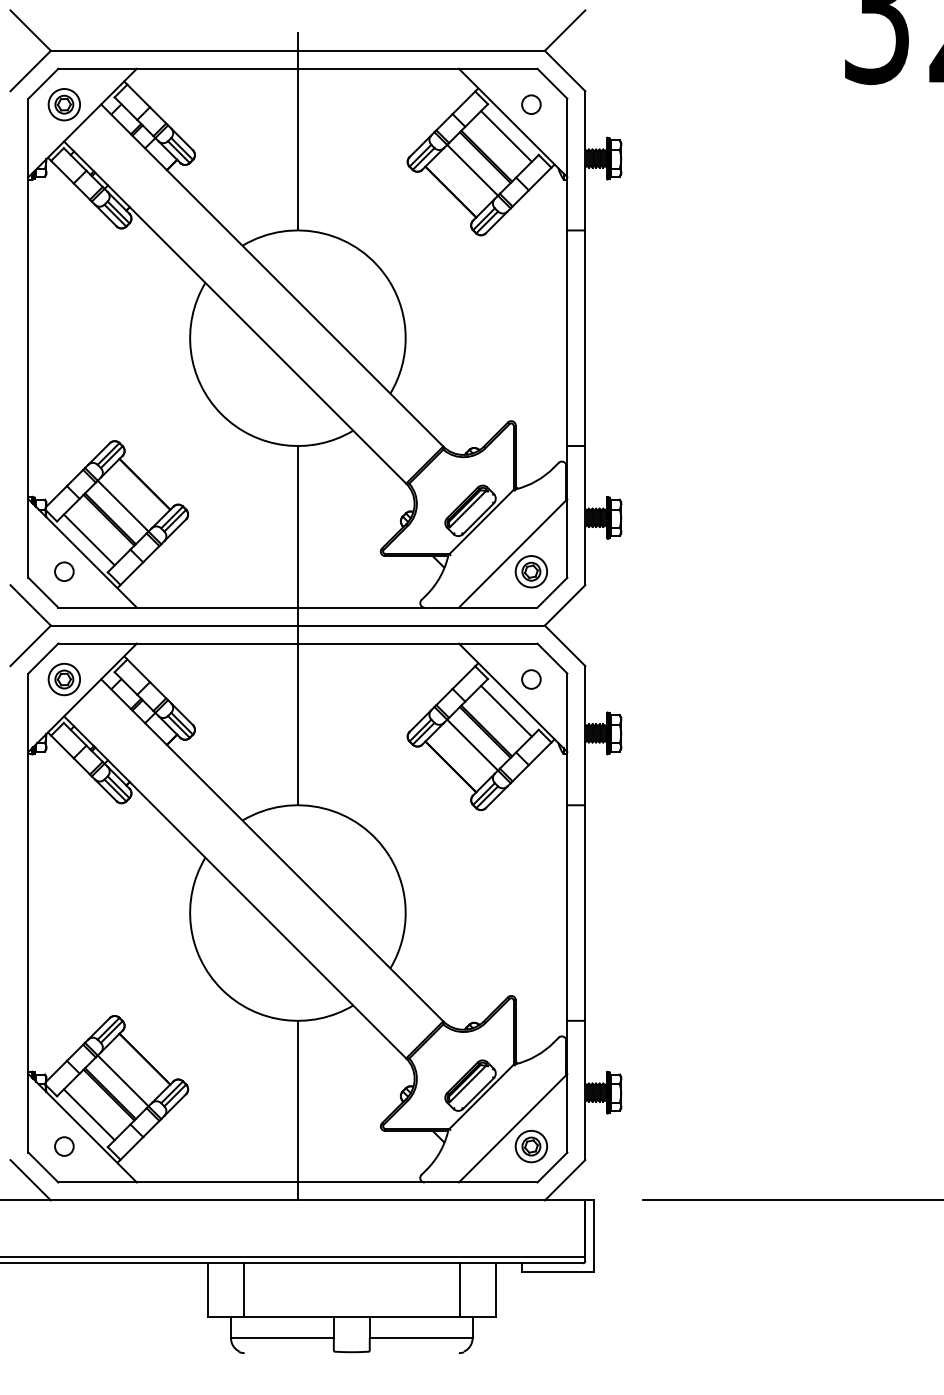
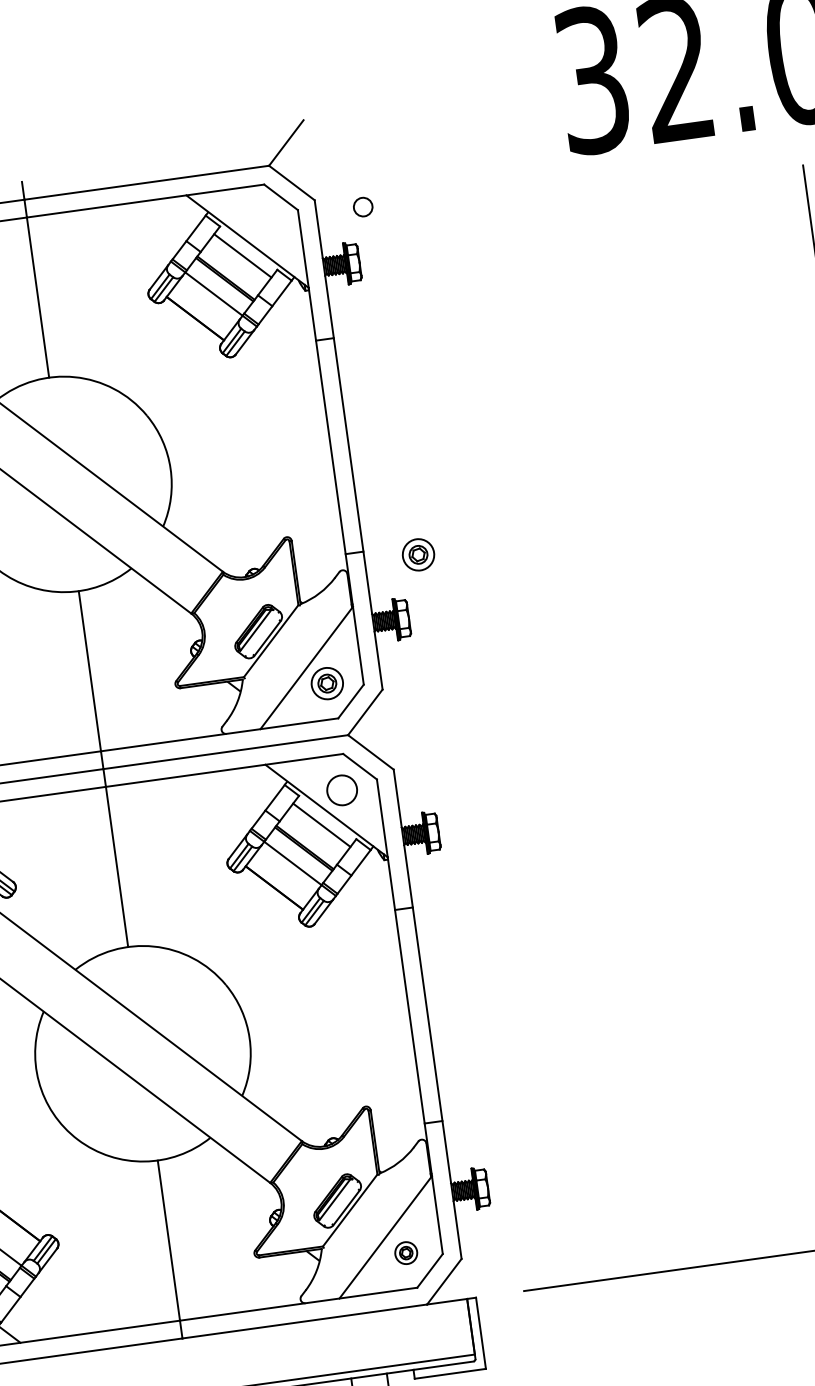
circle: (531, 104) -> (363, 206), moved
part: (638, 456) -> (417, 554), added
circle: (531, 679) -> (342, 790), size x1.6
part: (530, 1146) -> (405, 1253), size x0.7

